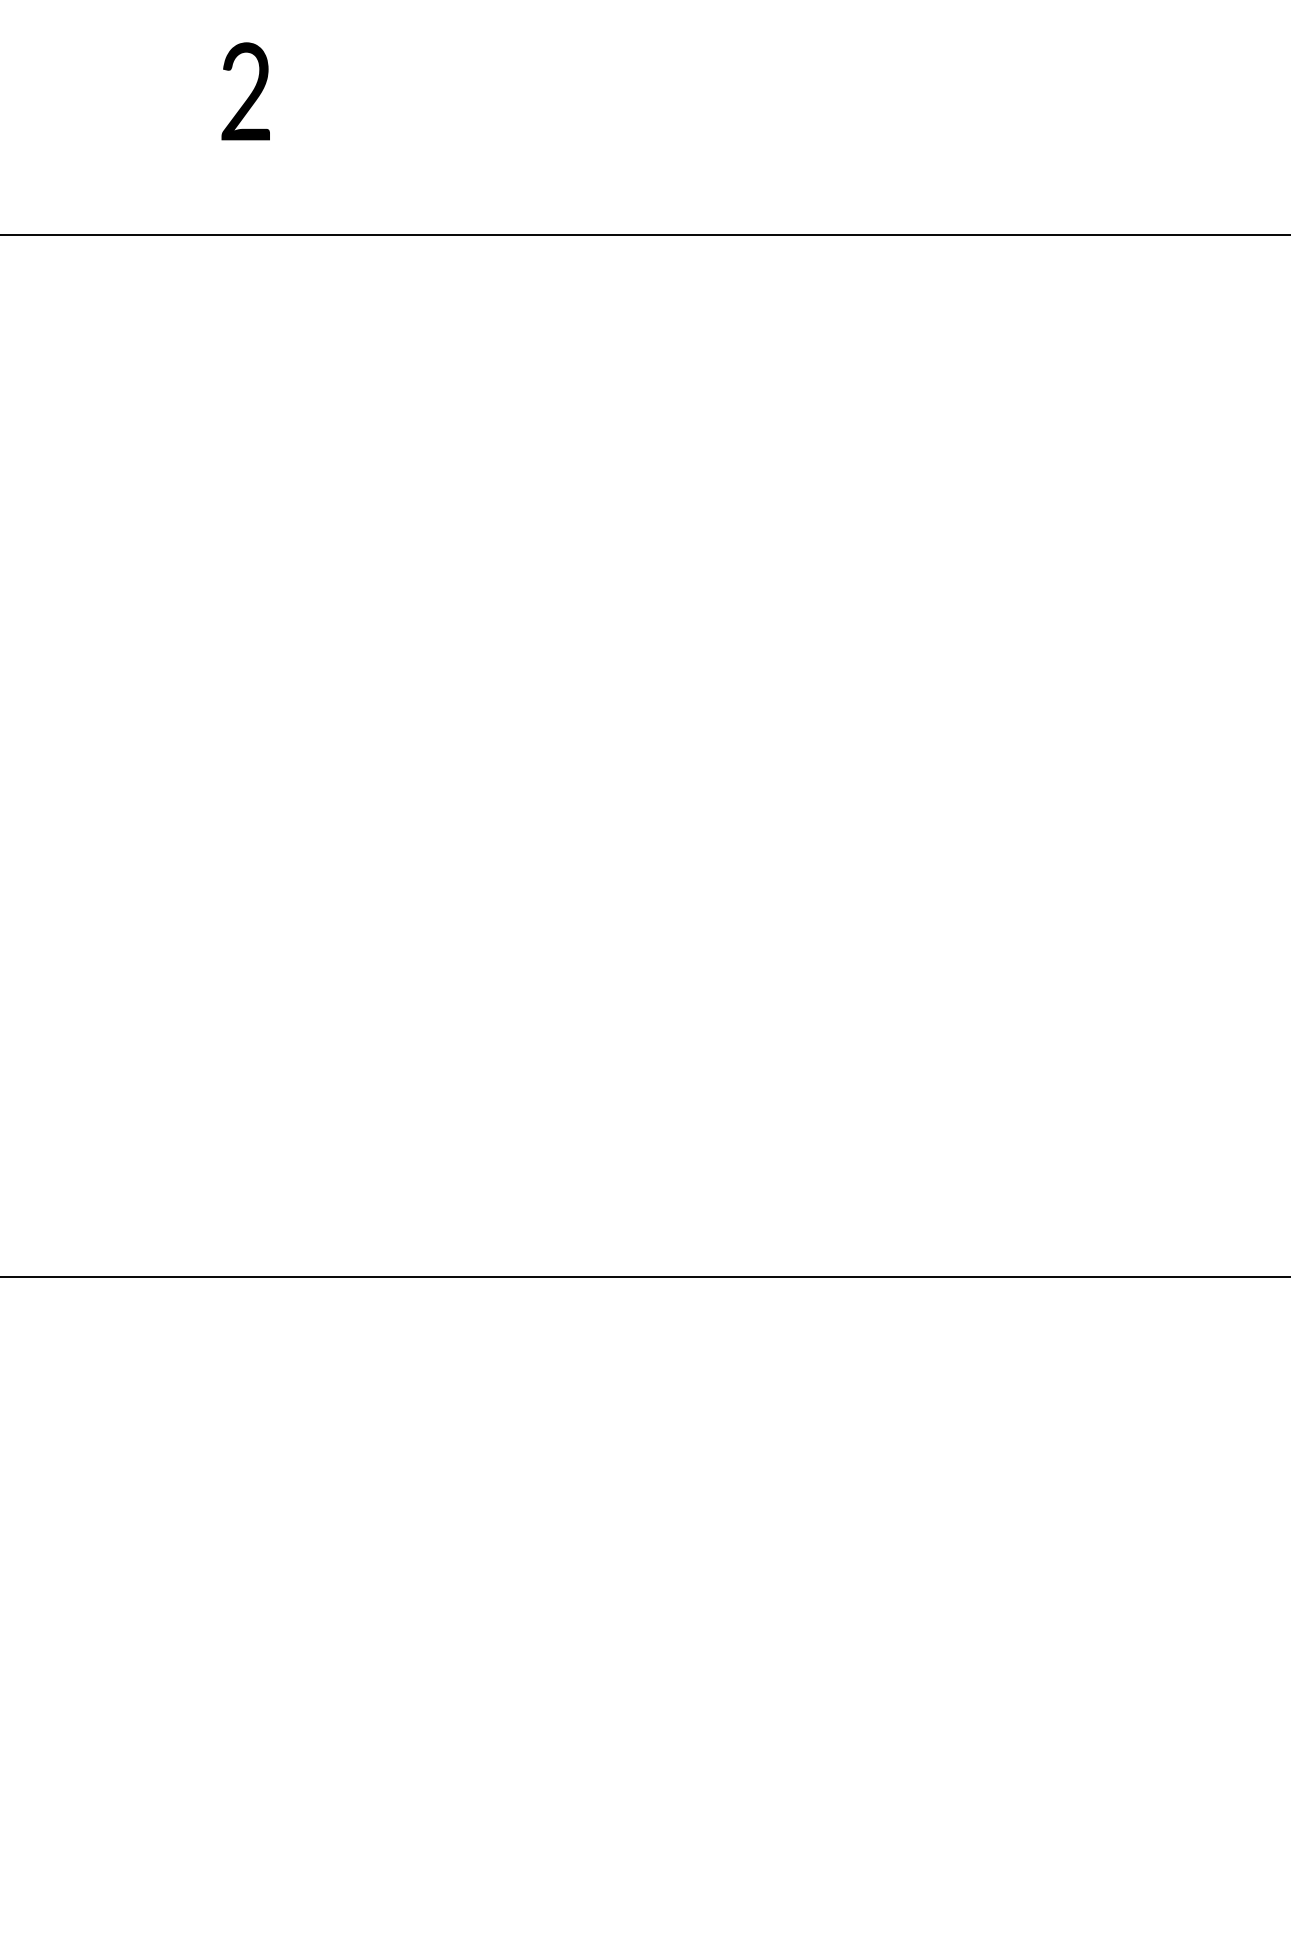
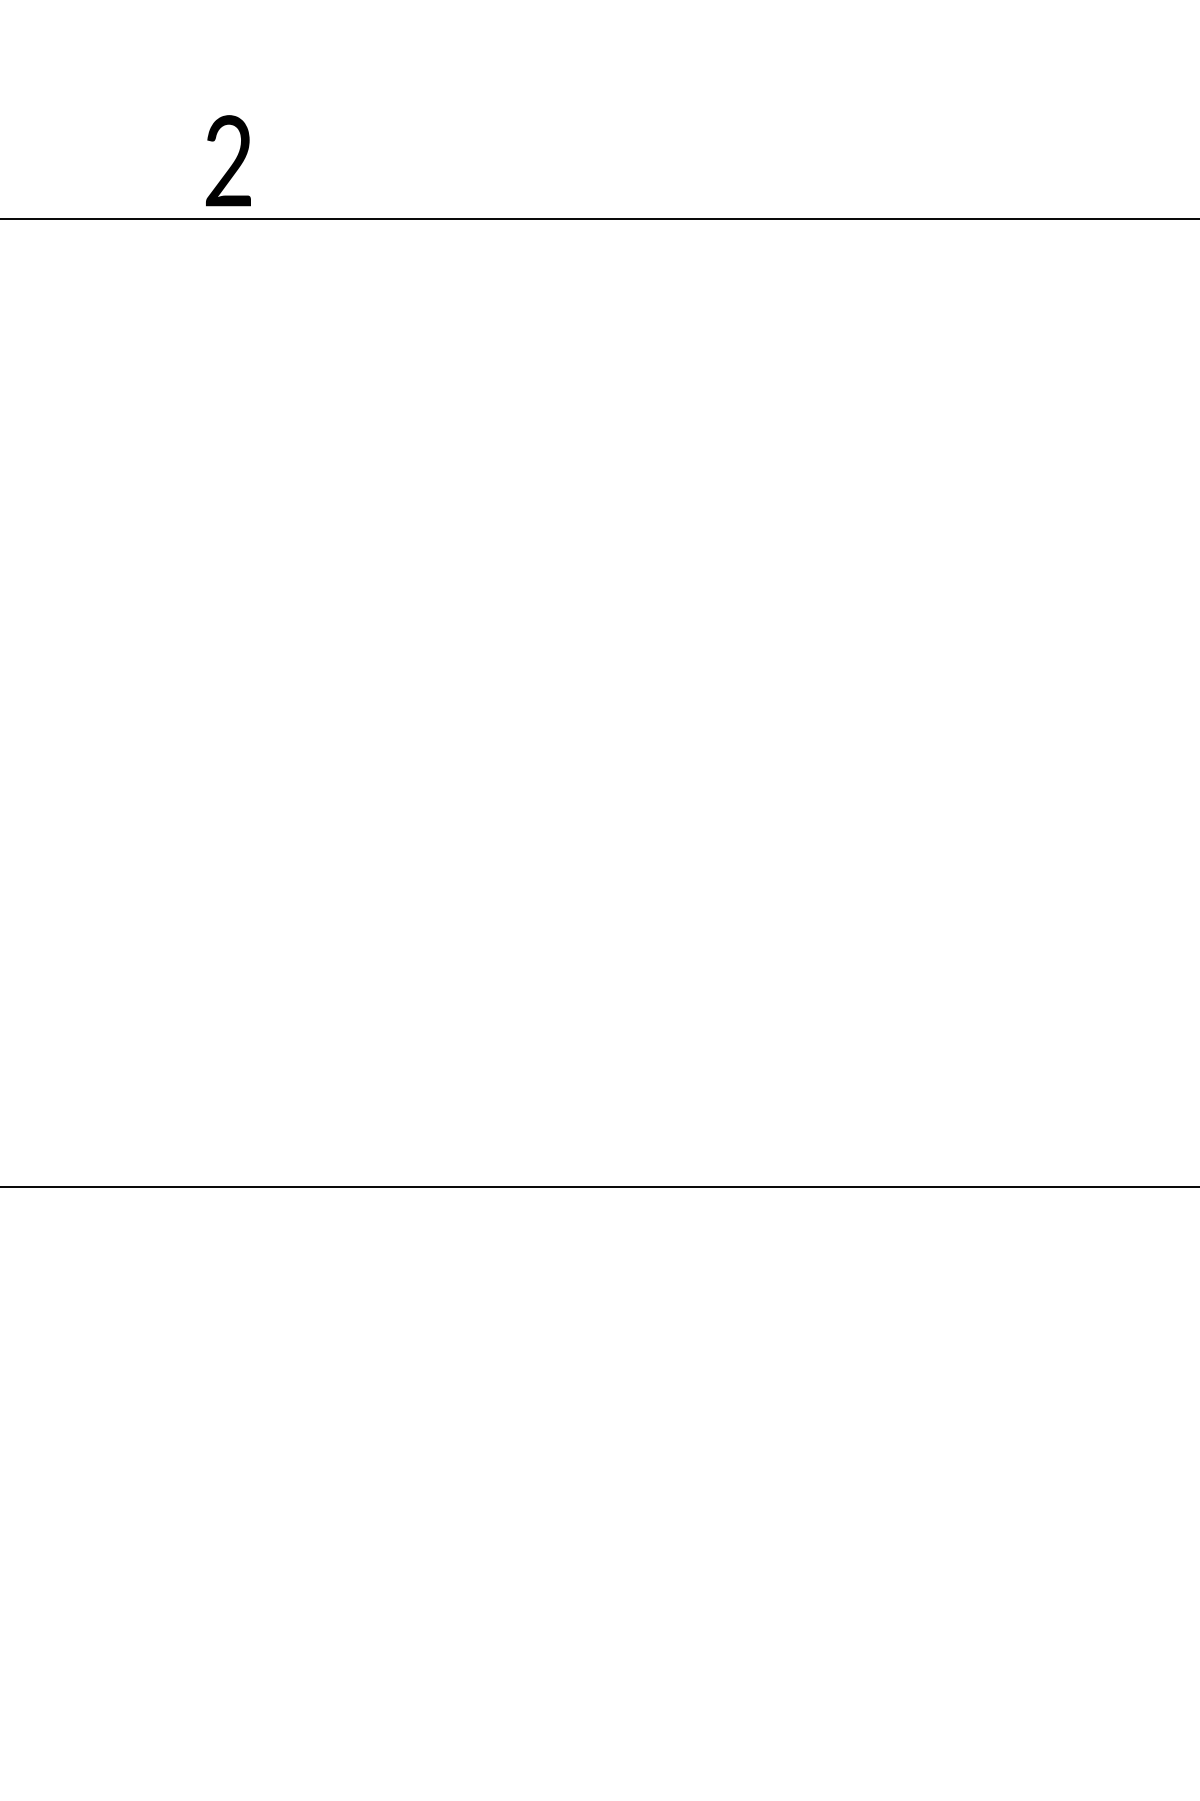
text: (245, 91) -> (228, 160), moved

